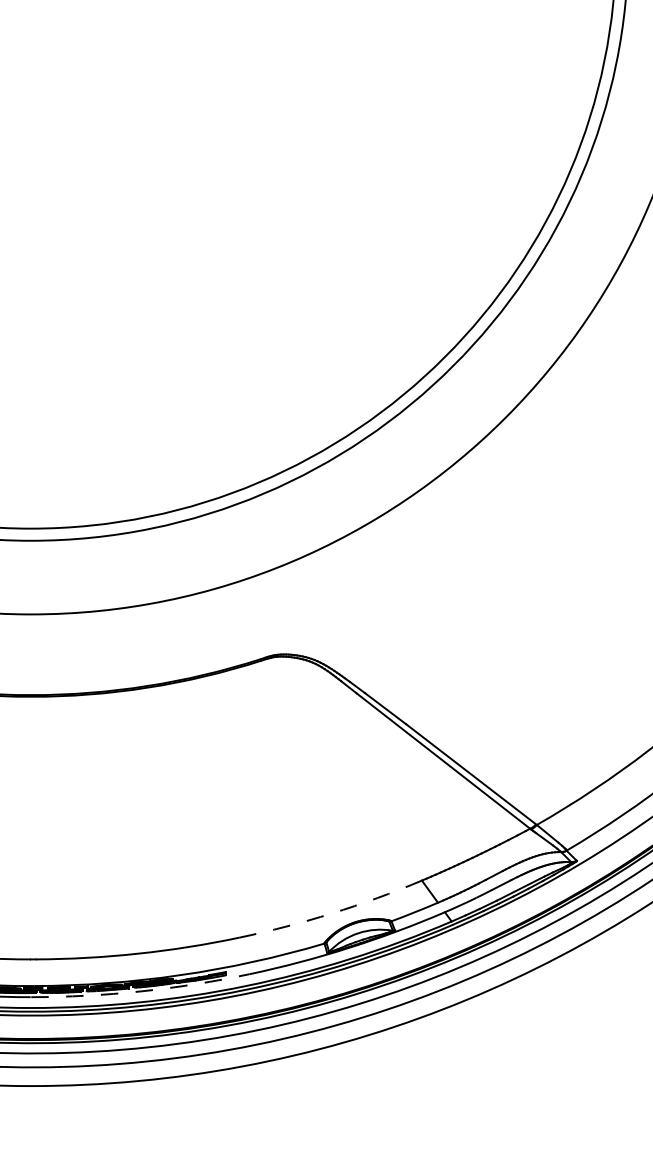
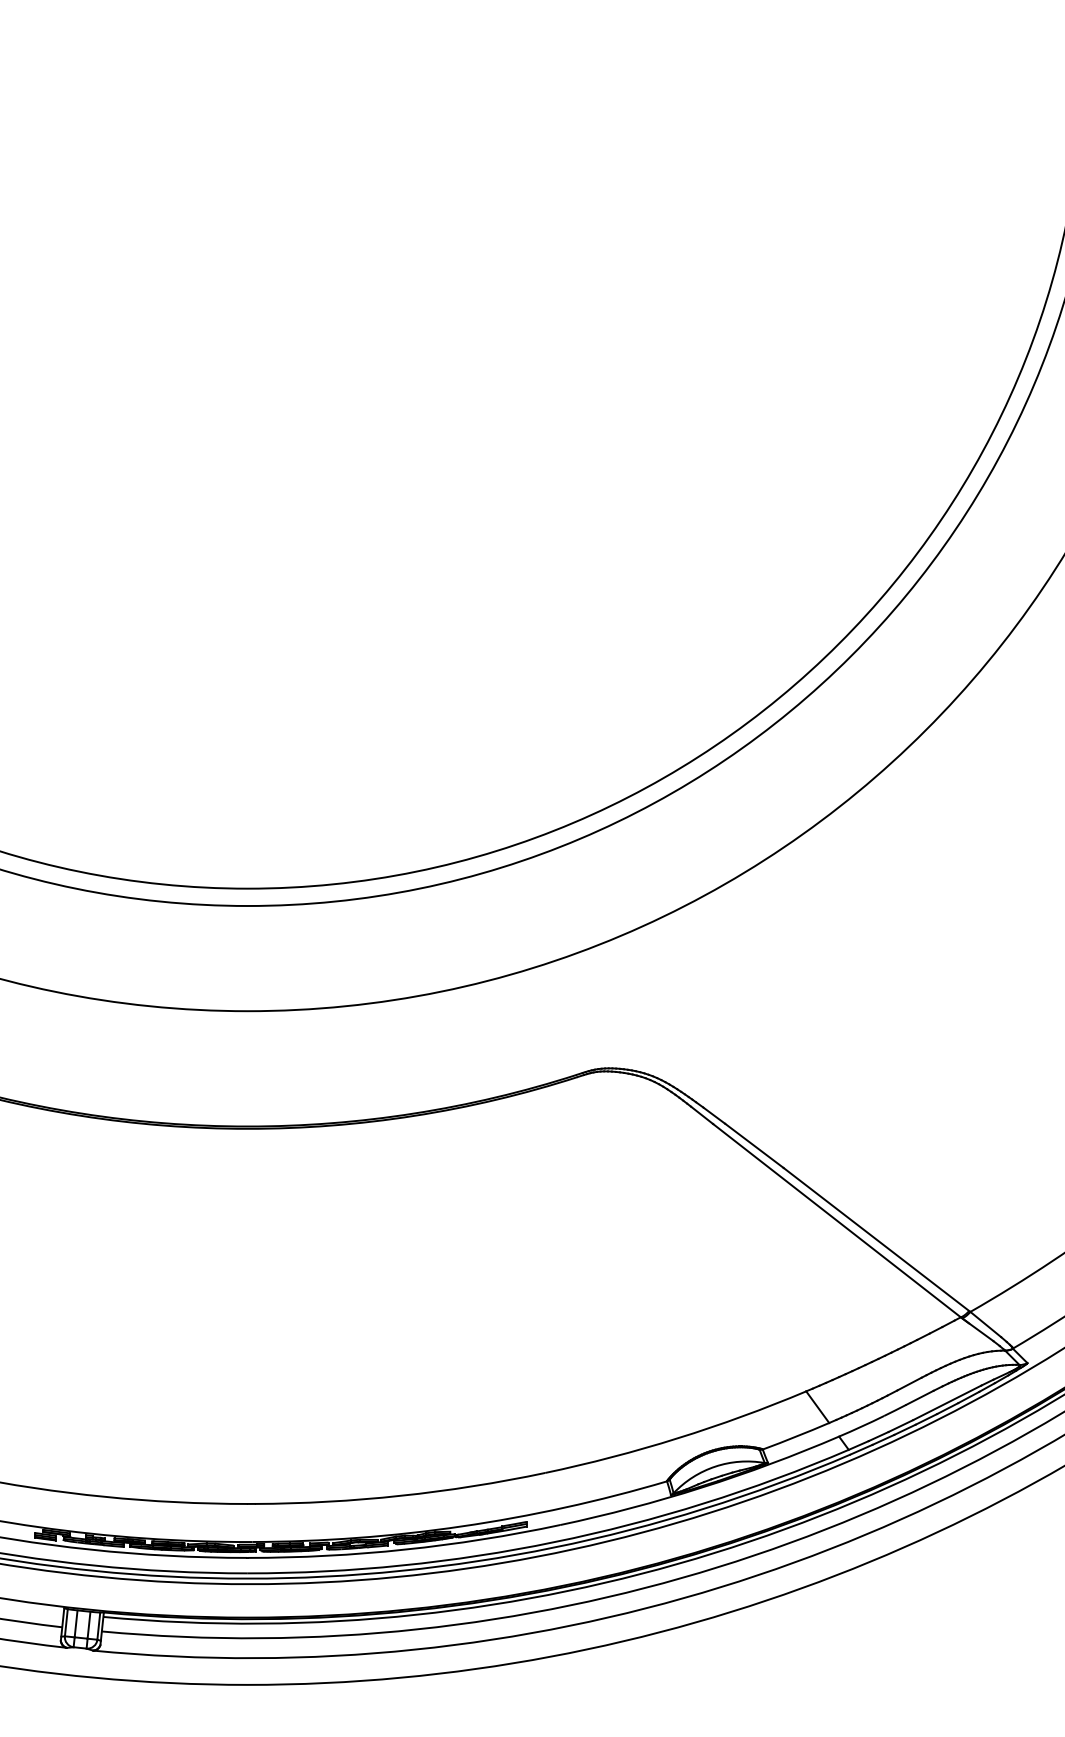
arc: (331, 913) -> (677, 1438), dashed -> solid
arc: (141, 991) -> (405, 1549), dashed -> solid

